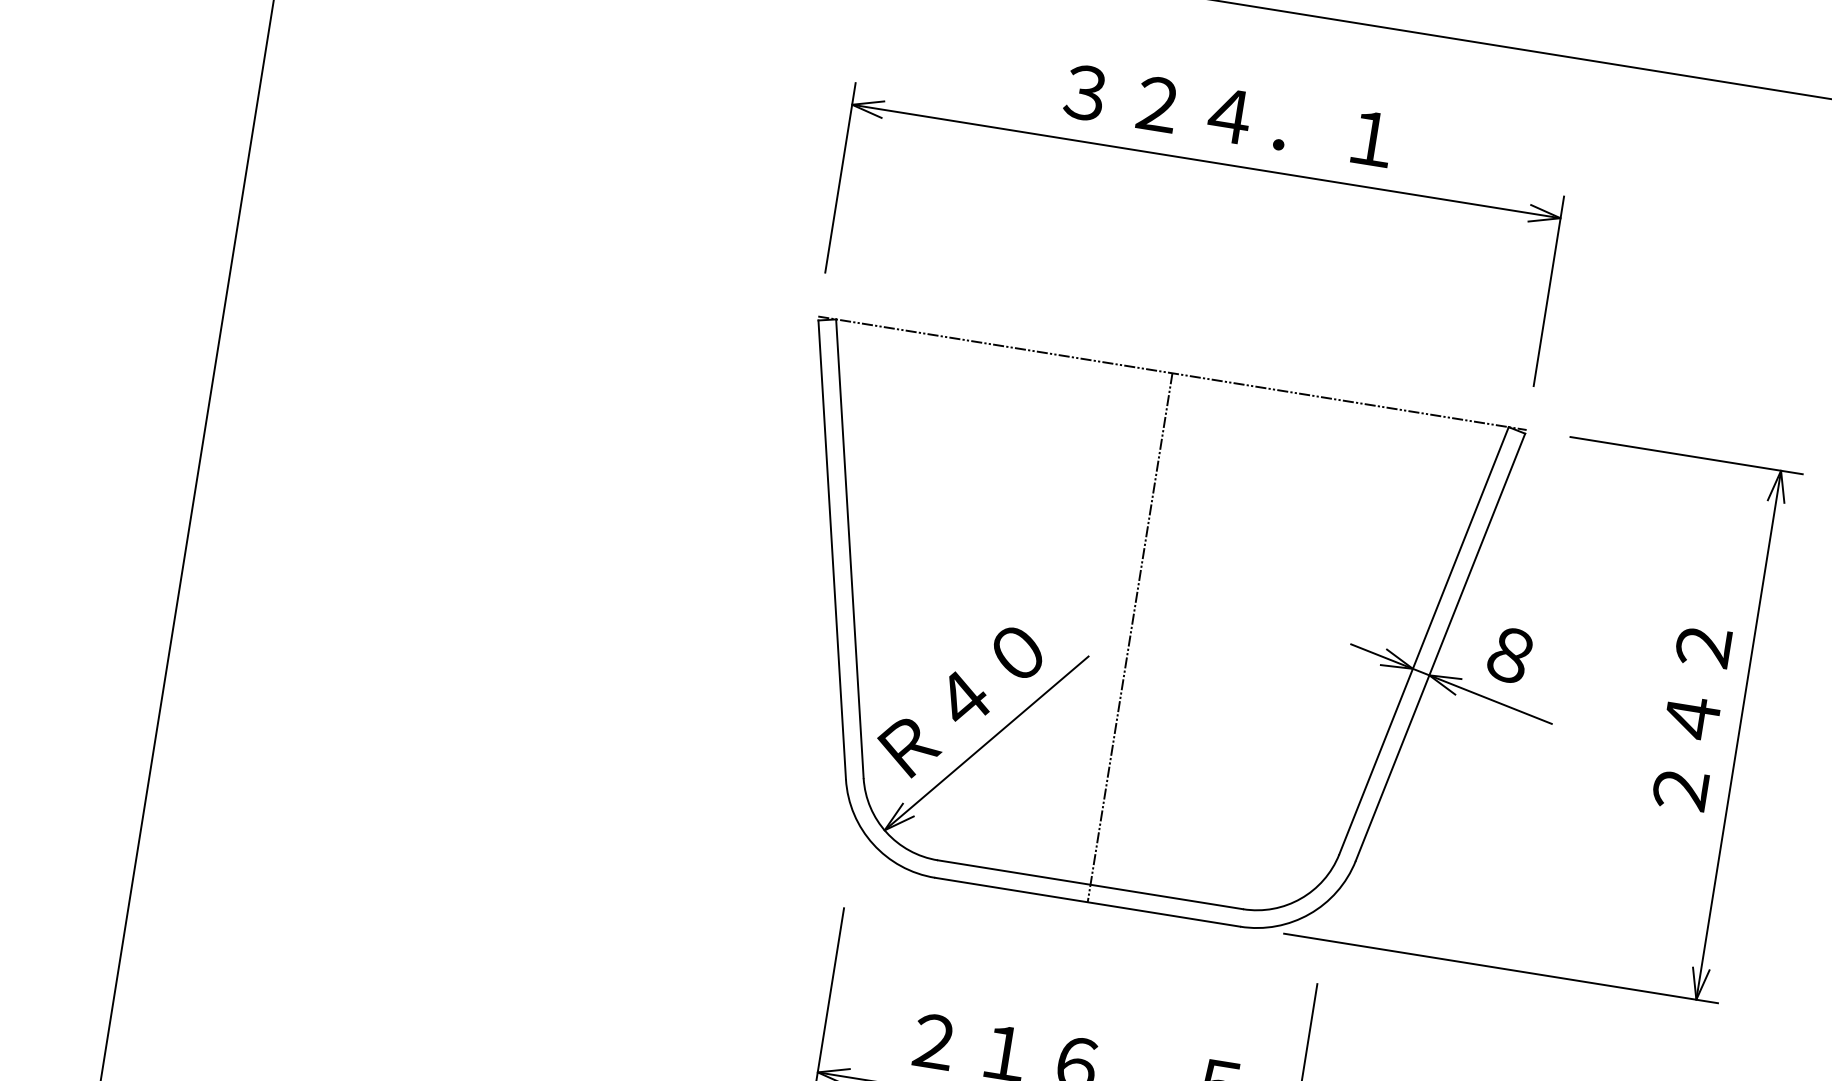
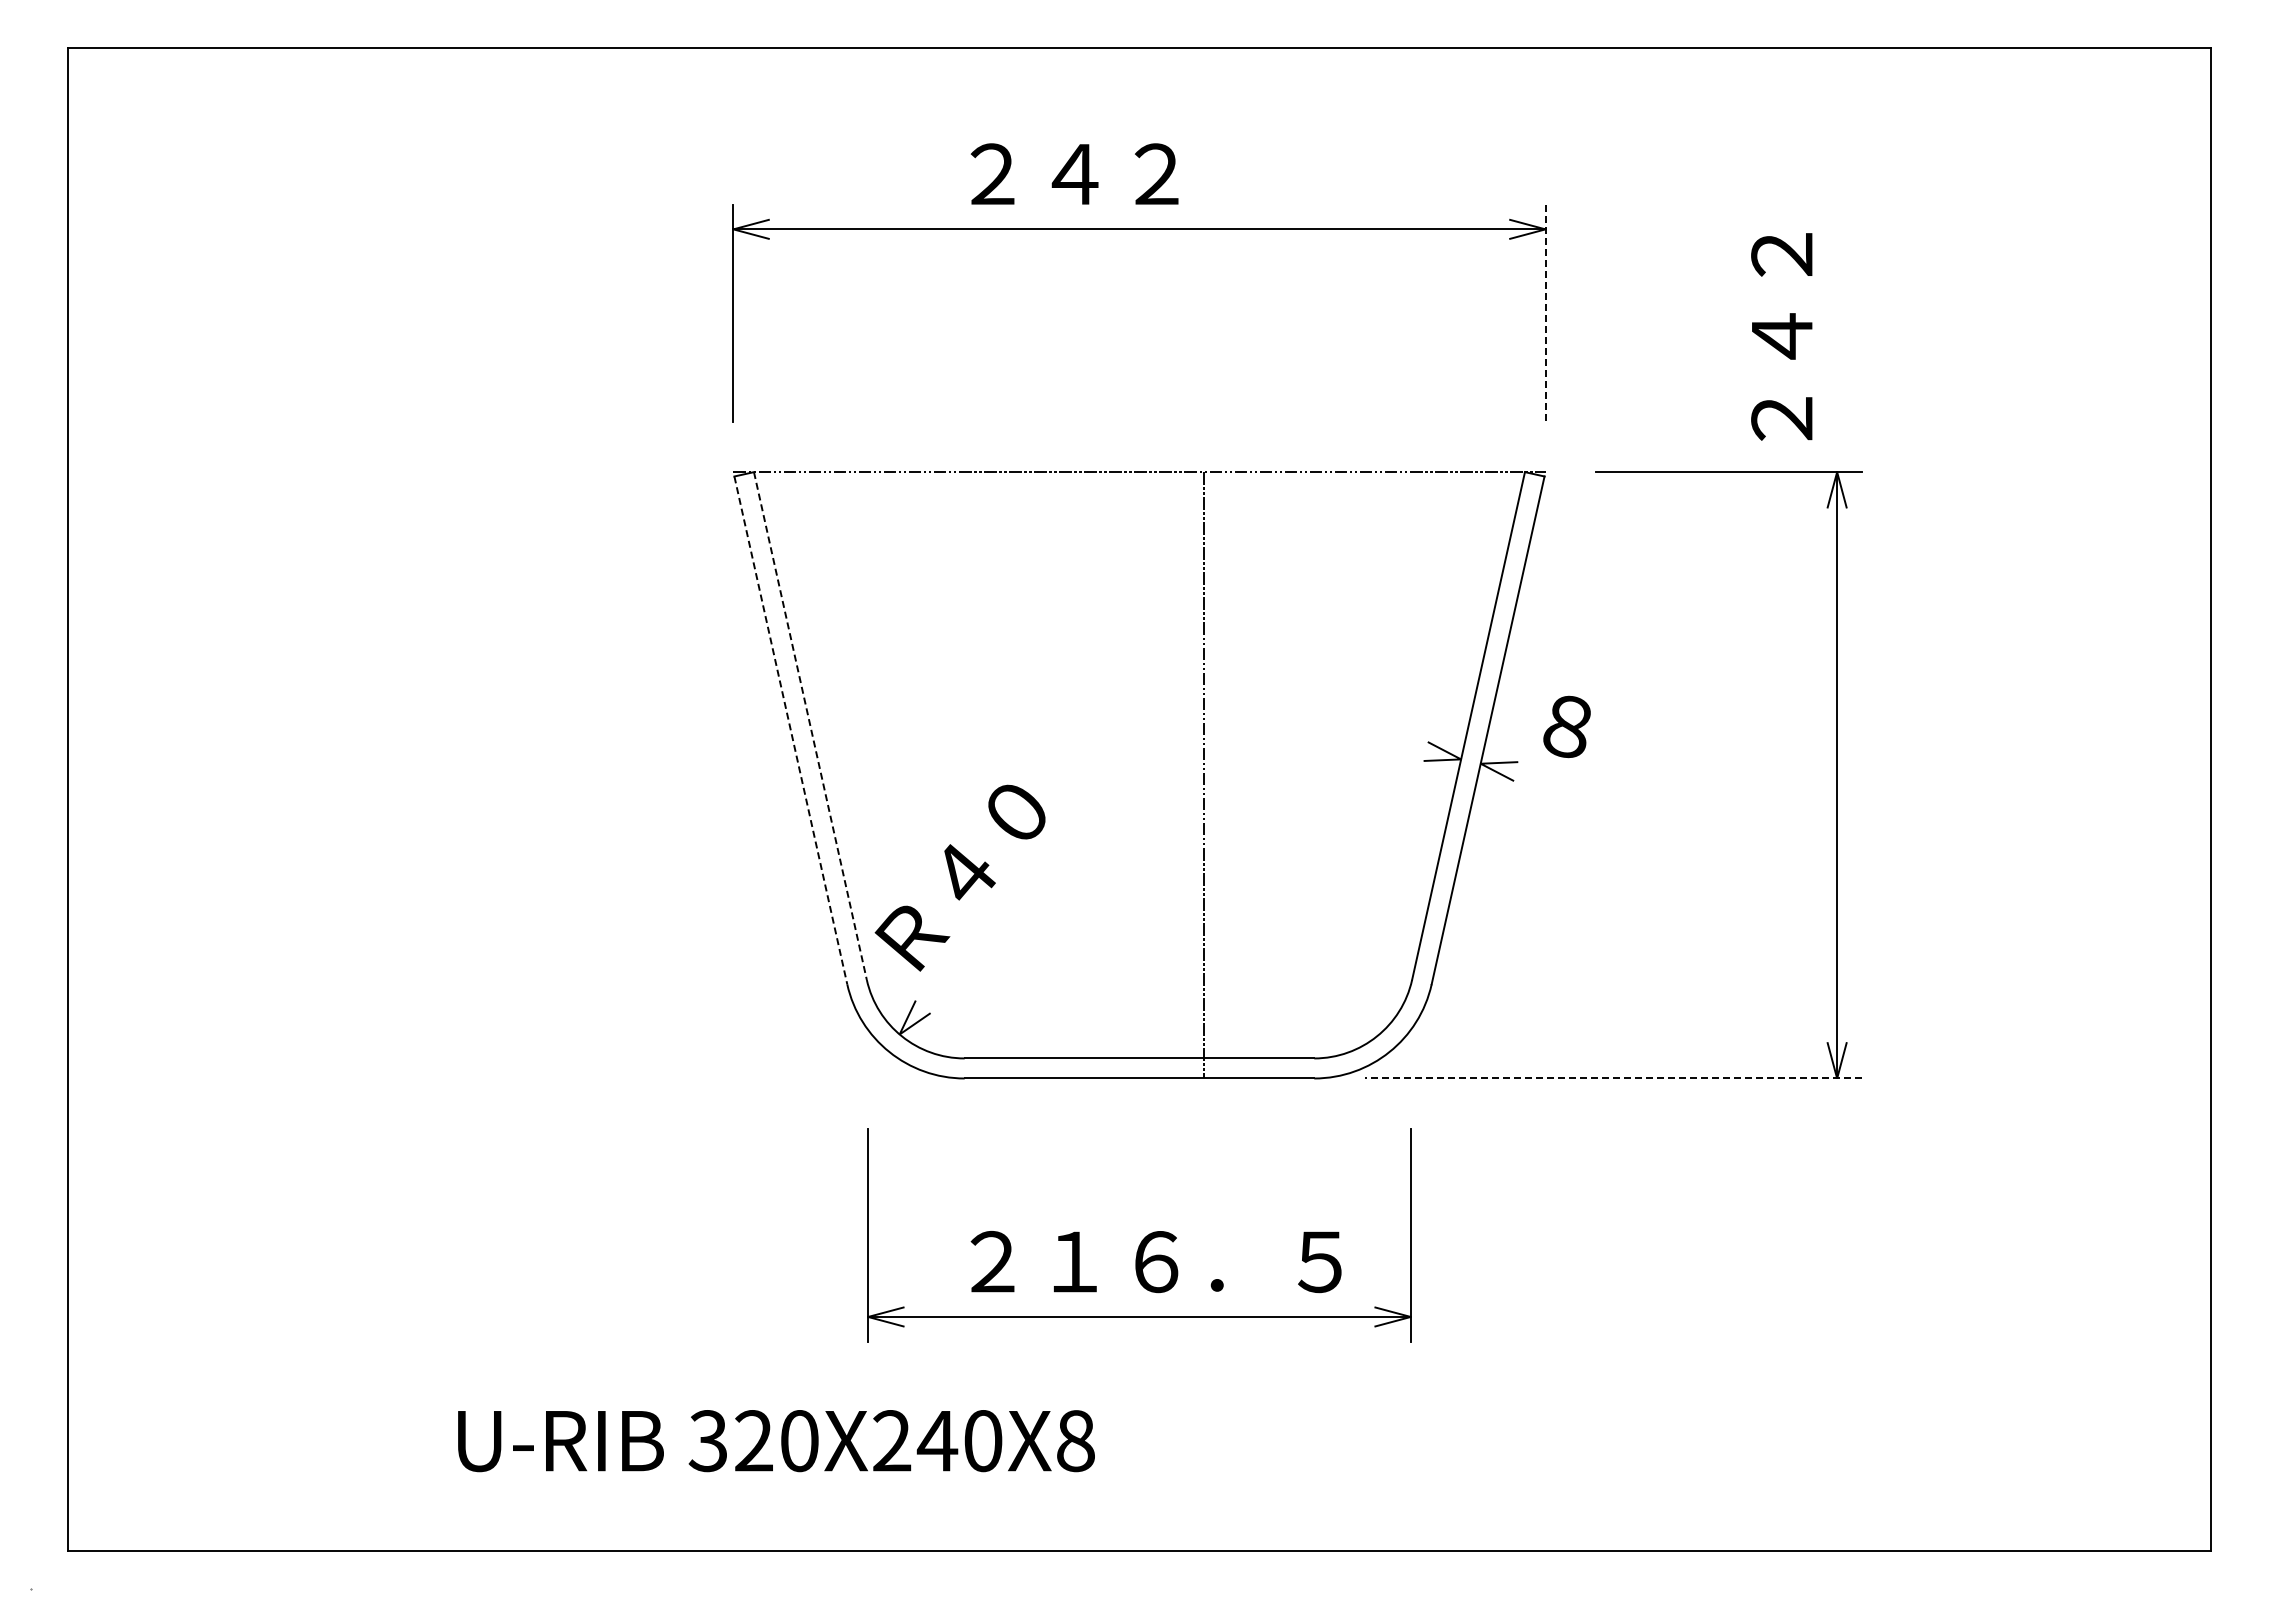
text: (1228, 115) -> (1155, 174), ３２４．１ -> ２４２
line: (1548, 291) -> (1545, 313), solid -> dashed
line: (831, 549) -> (790, 730), solid -> dashed
line: (849, 549) -> (810, 726), solid -> dashed
line: (1130, 637) -> (1203, 775), moved
line: (1451, 683) -> (1506, 769), removed
text: (1691, 718) -> (1781, 336), moved
line: (986, 742) -> (997, 918), removed
line: (1501, 968) -> (1613, 1078), solid -> dashed

